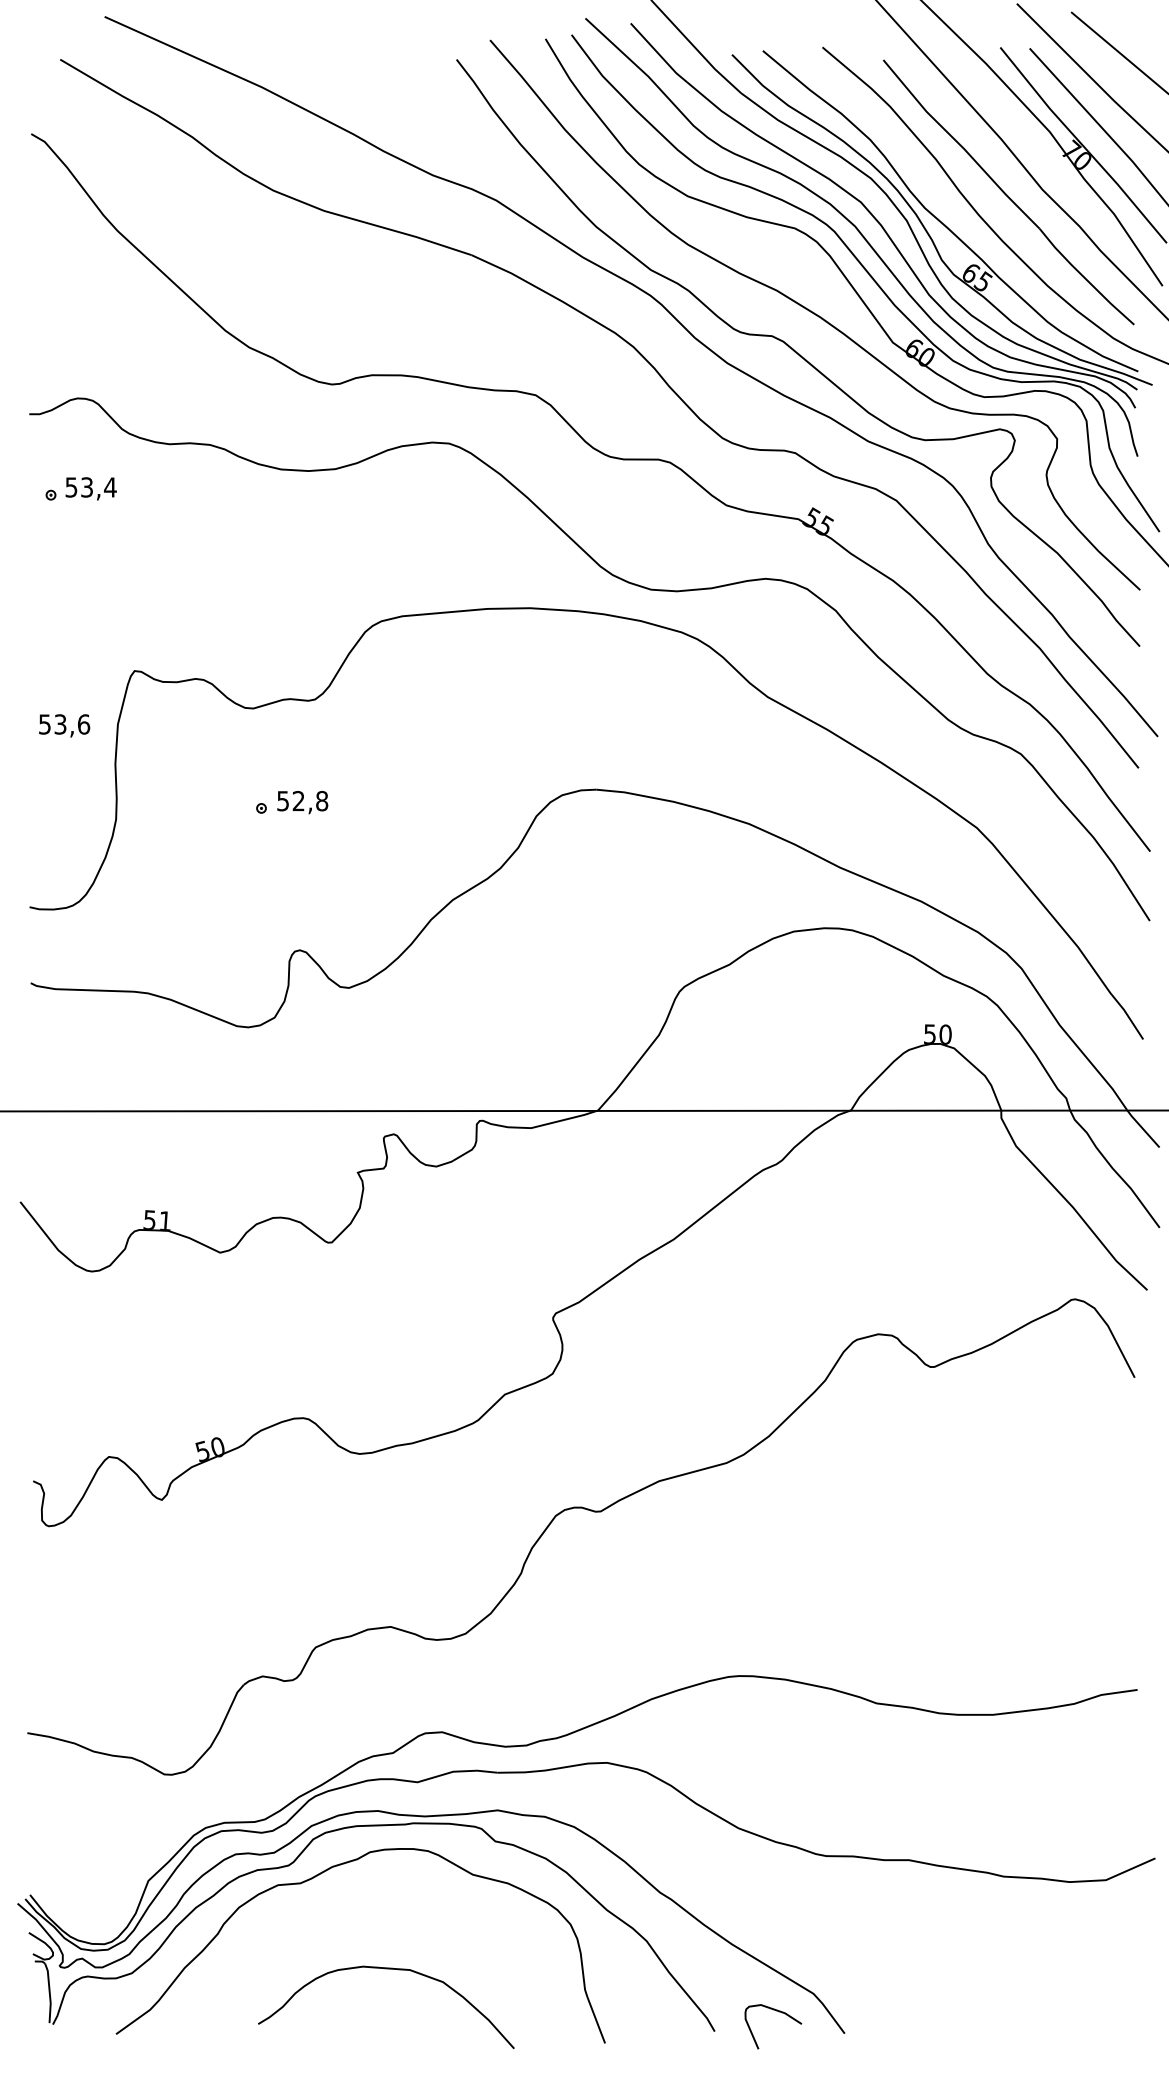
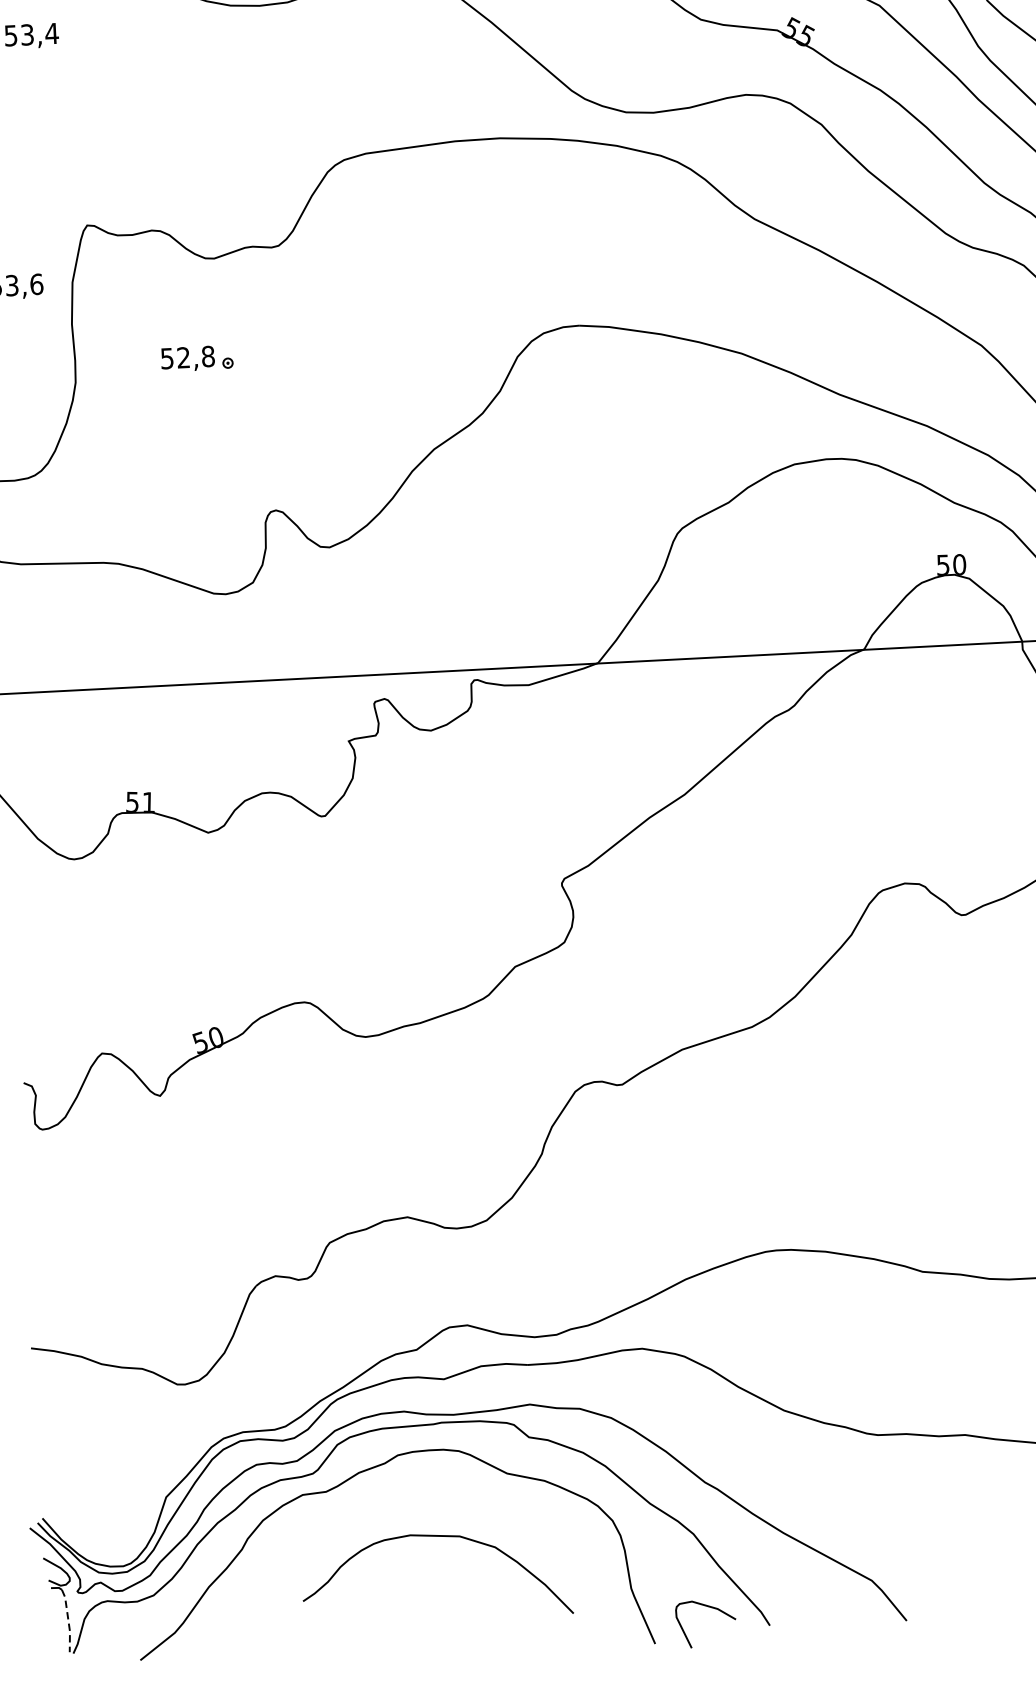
text: (302, 802) -> (187, 359), moved
curve: (386, 1969) -> (435, 1537), moved
line: (49, 1993) -> (68, 1621), solid -> dashed
curve: (779, 2012) -> (711, 1608), moved

